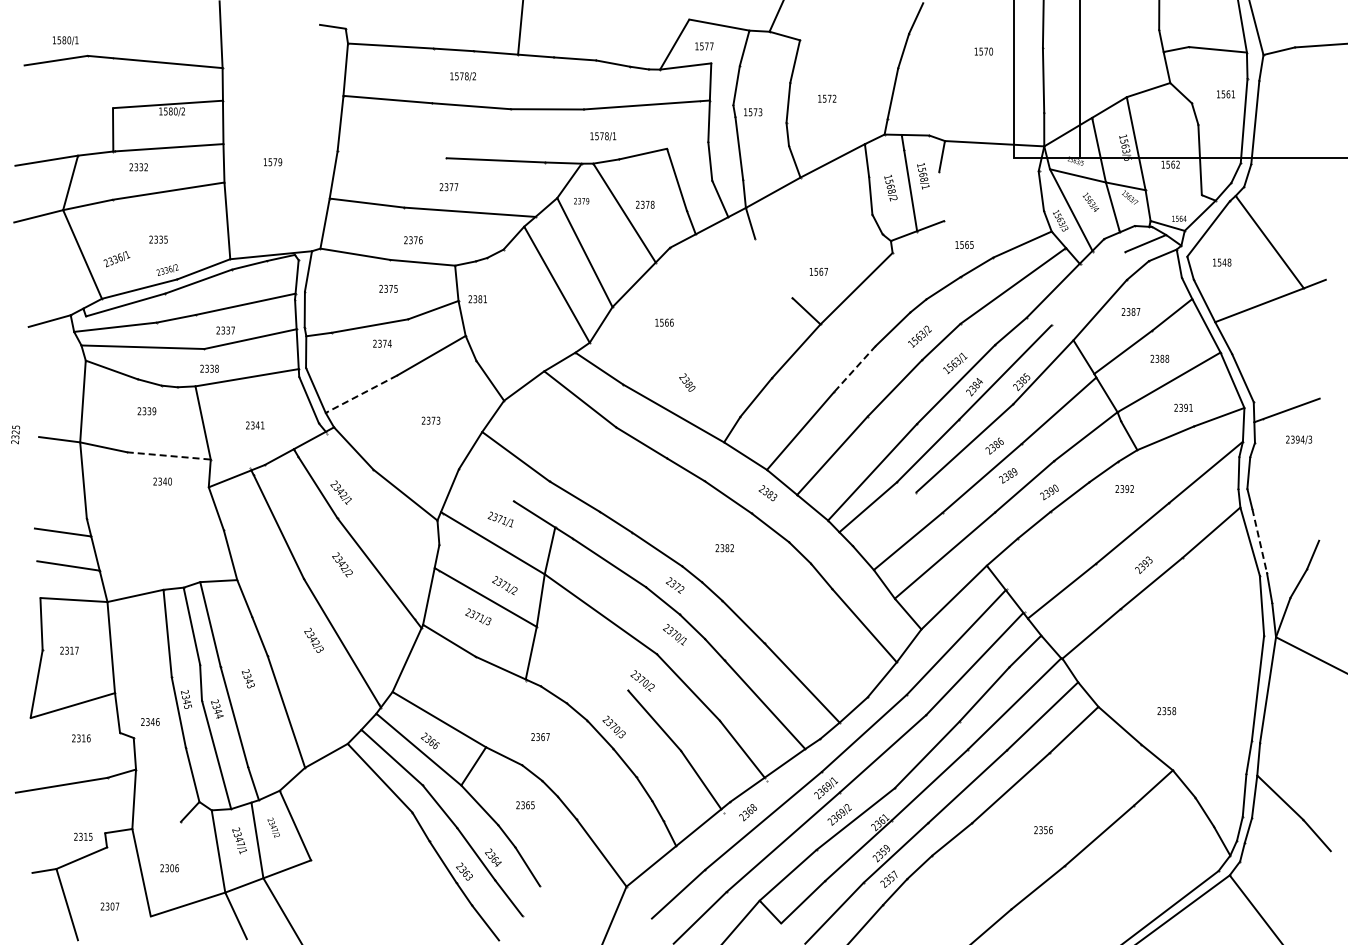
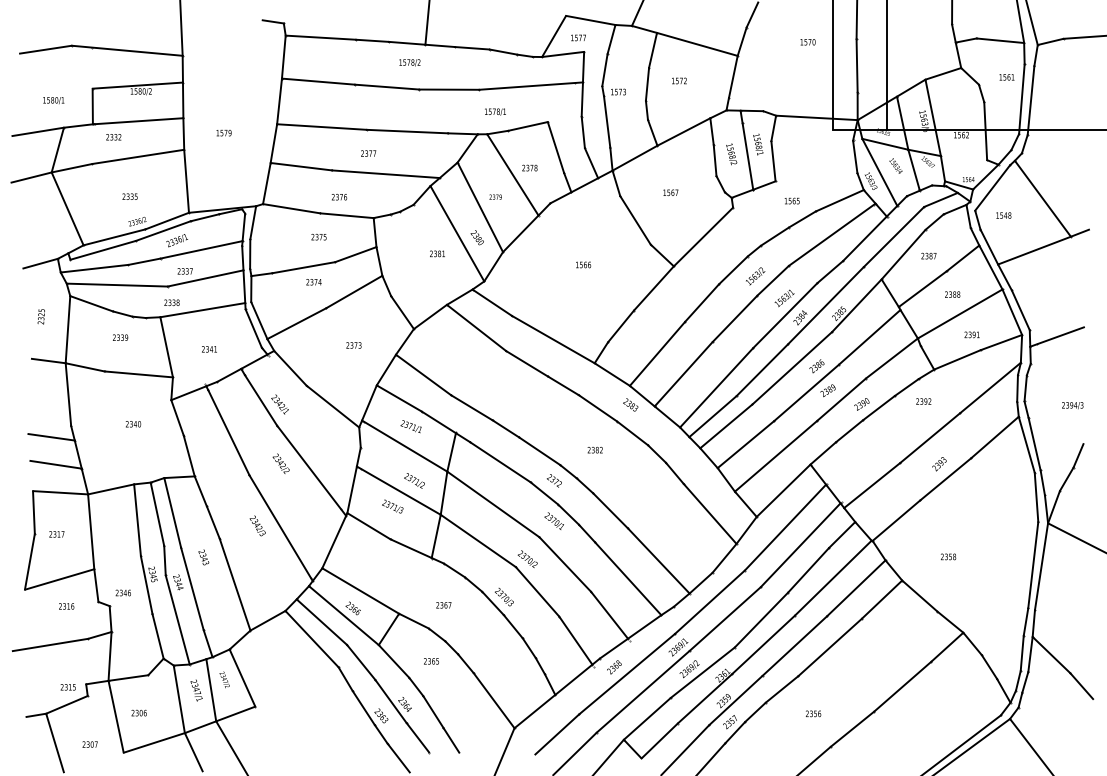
text: (65, 40) -> (53, 100), moved
line: (848, 54) -> (696, 44), added
text: (462, 76) -> (409, 62), moved
line: (391, 154) -> (321, 126), added
line: (941, 196) -> (773, 161), added
text: (581, 201) -> (495, 197), moved
text: (116, 259) -> (176, 240), moved
line: (773, 268) -> (635, 220), added
text: (818, 271) -> (670, 192), moved
line: (1087, 288) -> (893, 236), added
text: (477, 299) -> (437, 254), moved
text: (664, 322) -> (583, 264), moved
line: (855, 368) -> (702, 302), dashed -> solid
text: (687, 382) -> (477, 237), moved
line: (361, 394) -> (296, 323), dashed -> solid
text: (15, 434) -> (41, 316), moved
text: (1299, 439) -> (1073, 405), moved
line: (168, 455) -> (138, 374), dashed -> solid
text: (162, 481) -> (133, 424), moved
line: (486, 484) -> (399, 397), added
line: (883, 518) -> (725, 425), added
line: (1259, 541) -> (1034, 444), dashed -> solid
line: (582, 658) -> (478, 540), added
text: (1166, 711) -> (948, 557), moved
line: (156, 825) -> (128, 677), added
text: (1043, 830) -> (813, 714), moved
line: (549, 901) -> (451, 740), added

